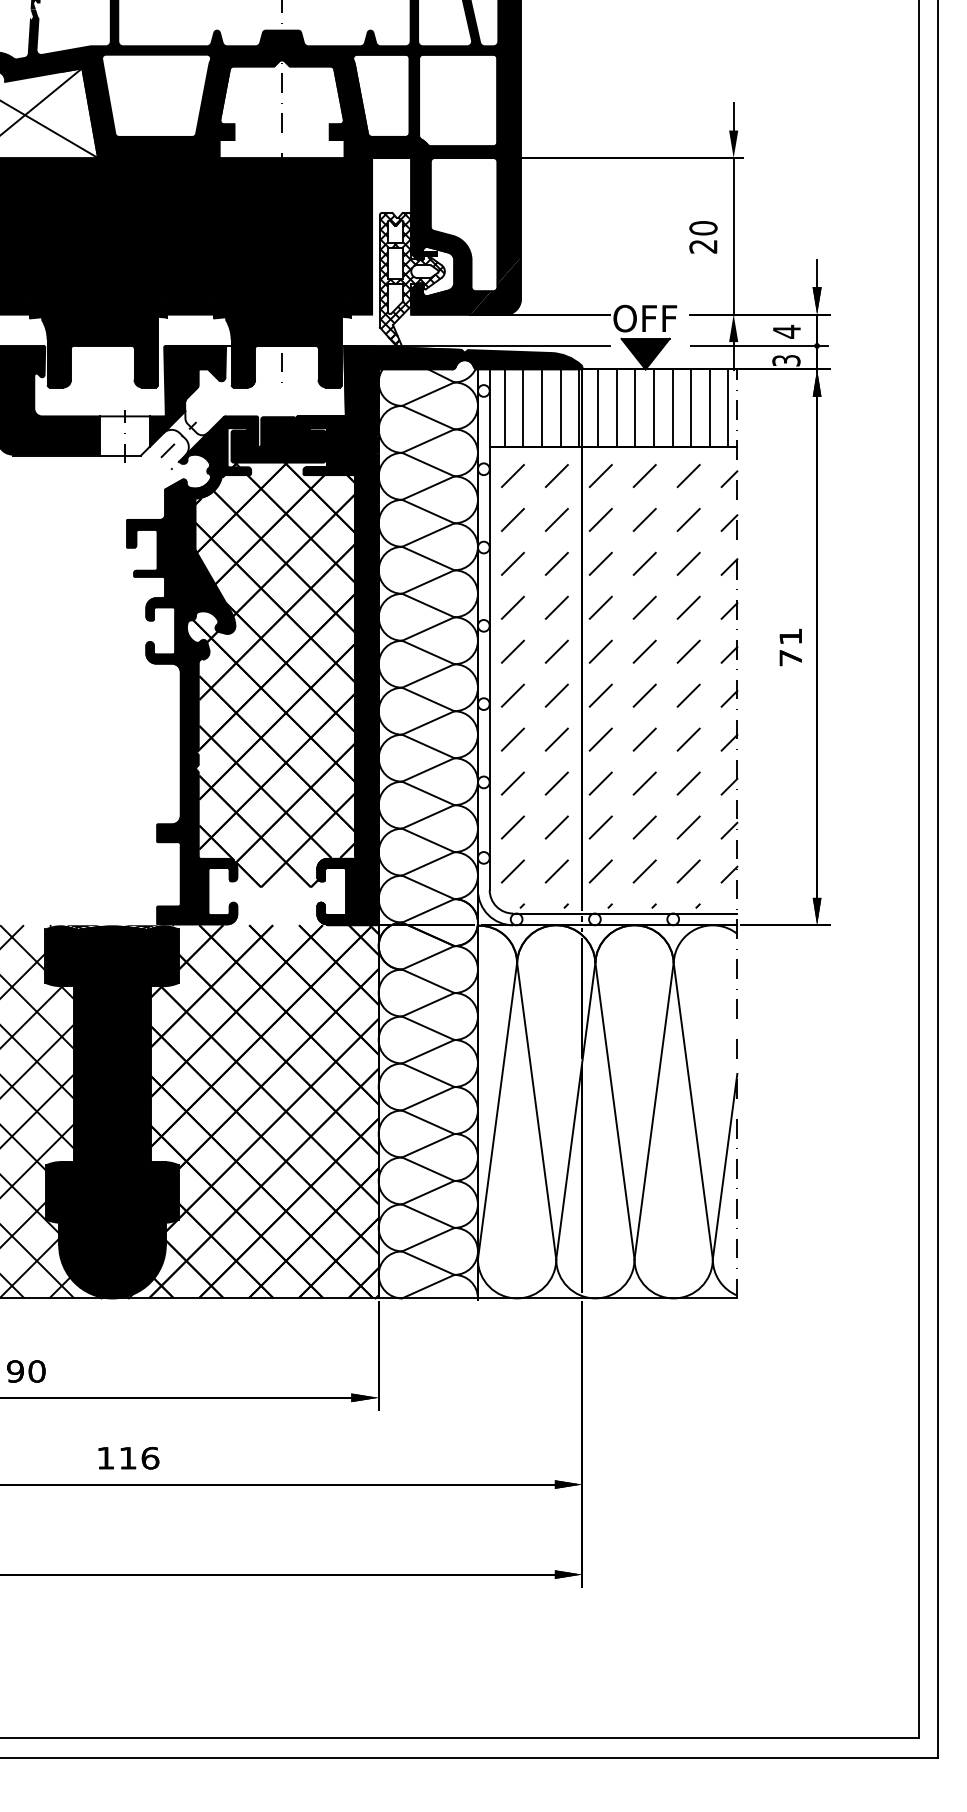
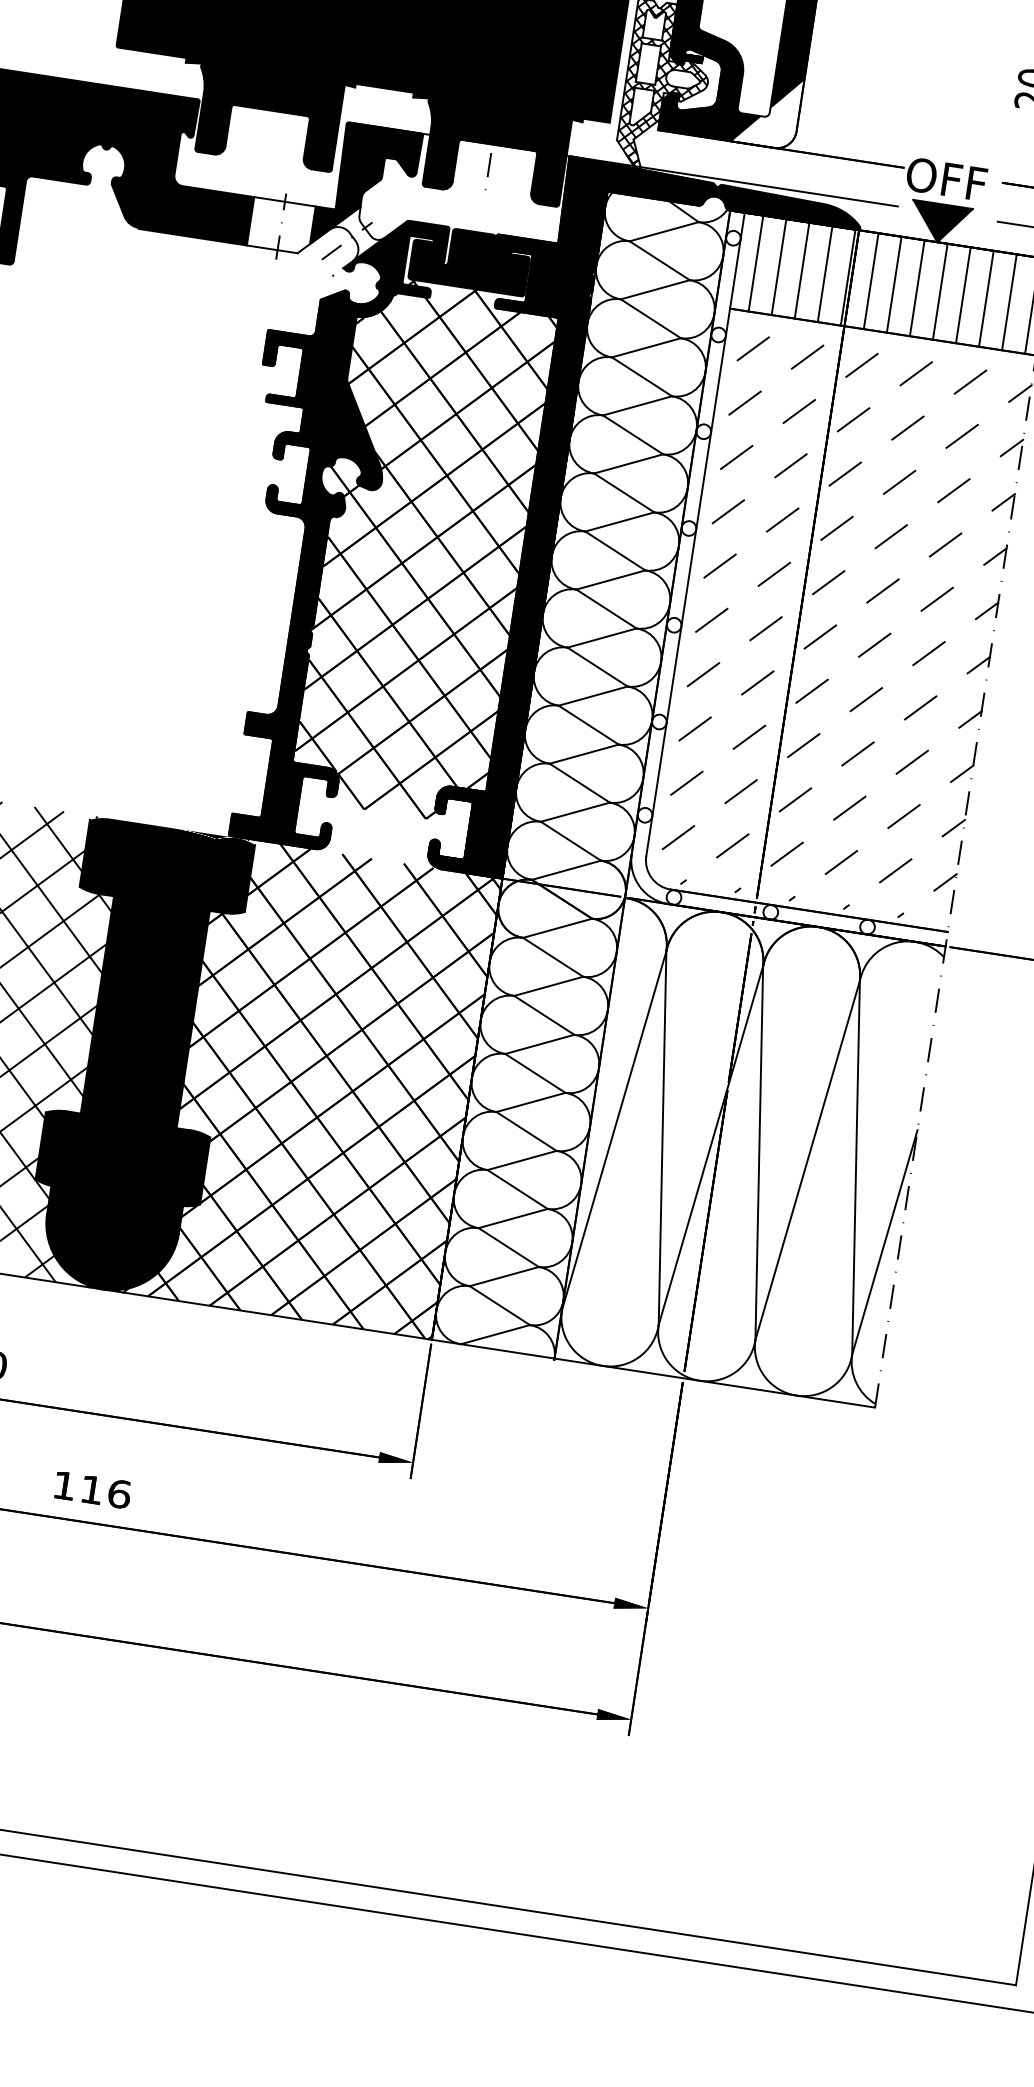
fill: (495, 285) -> (767, 110), removed

